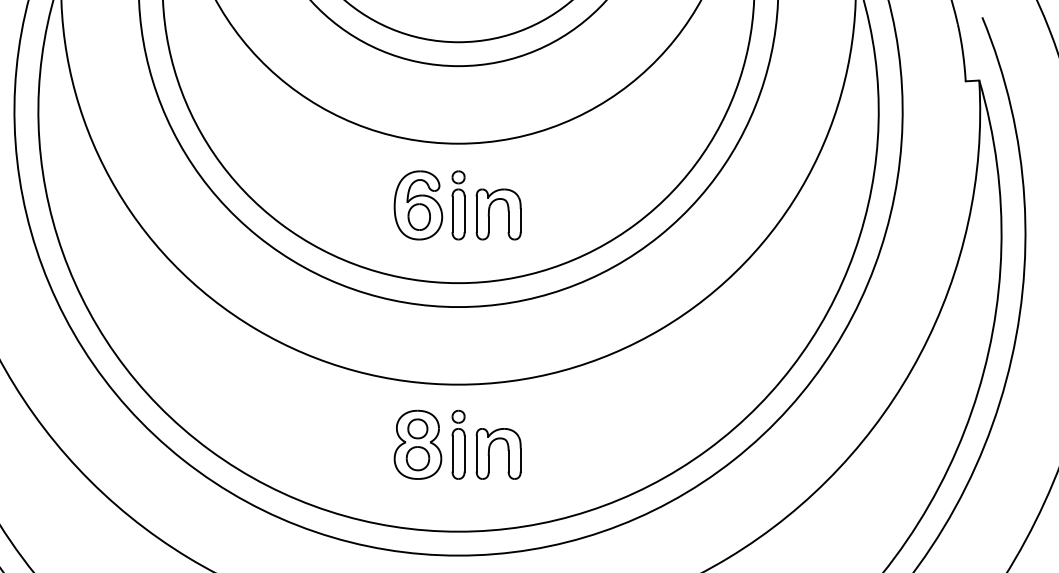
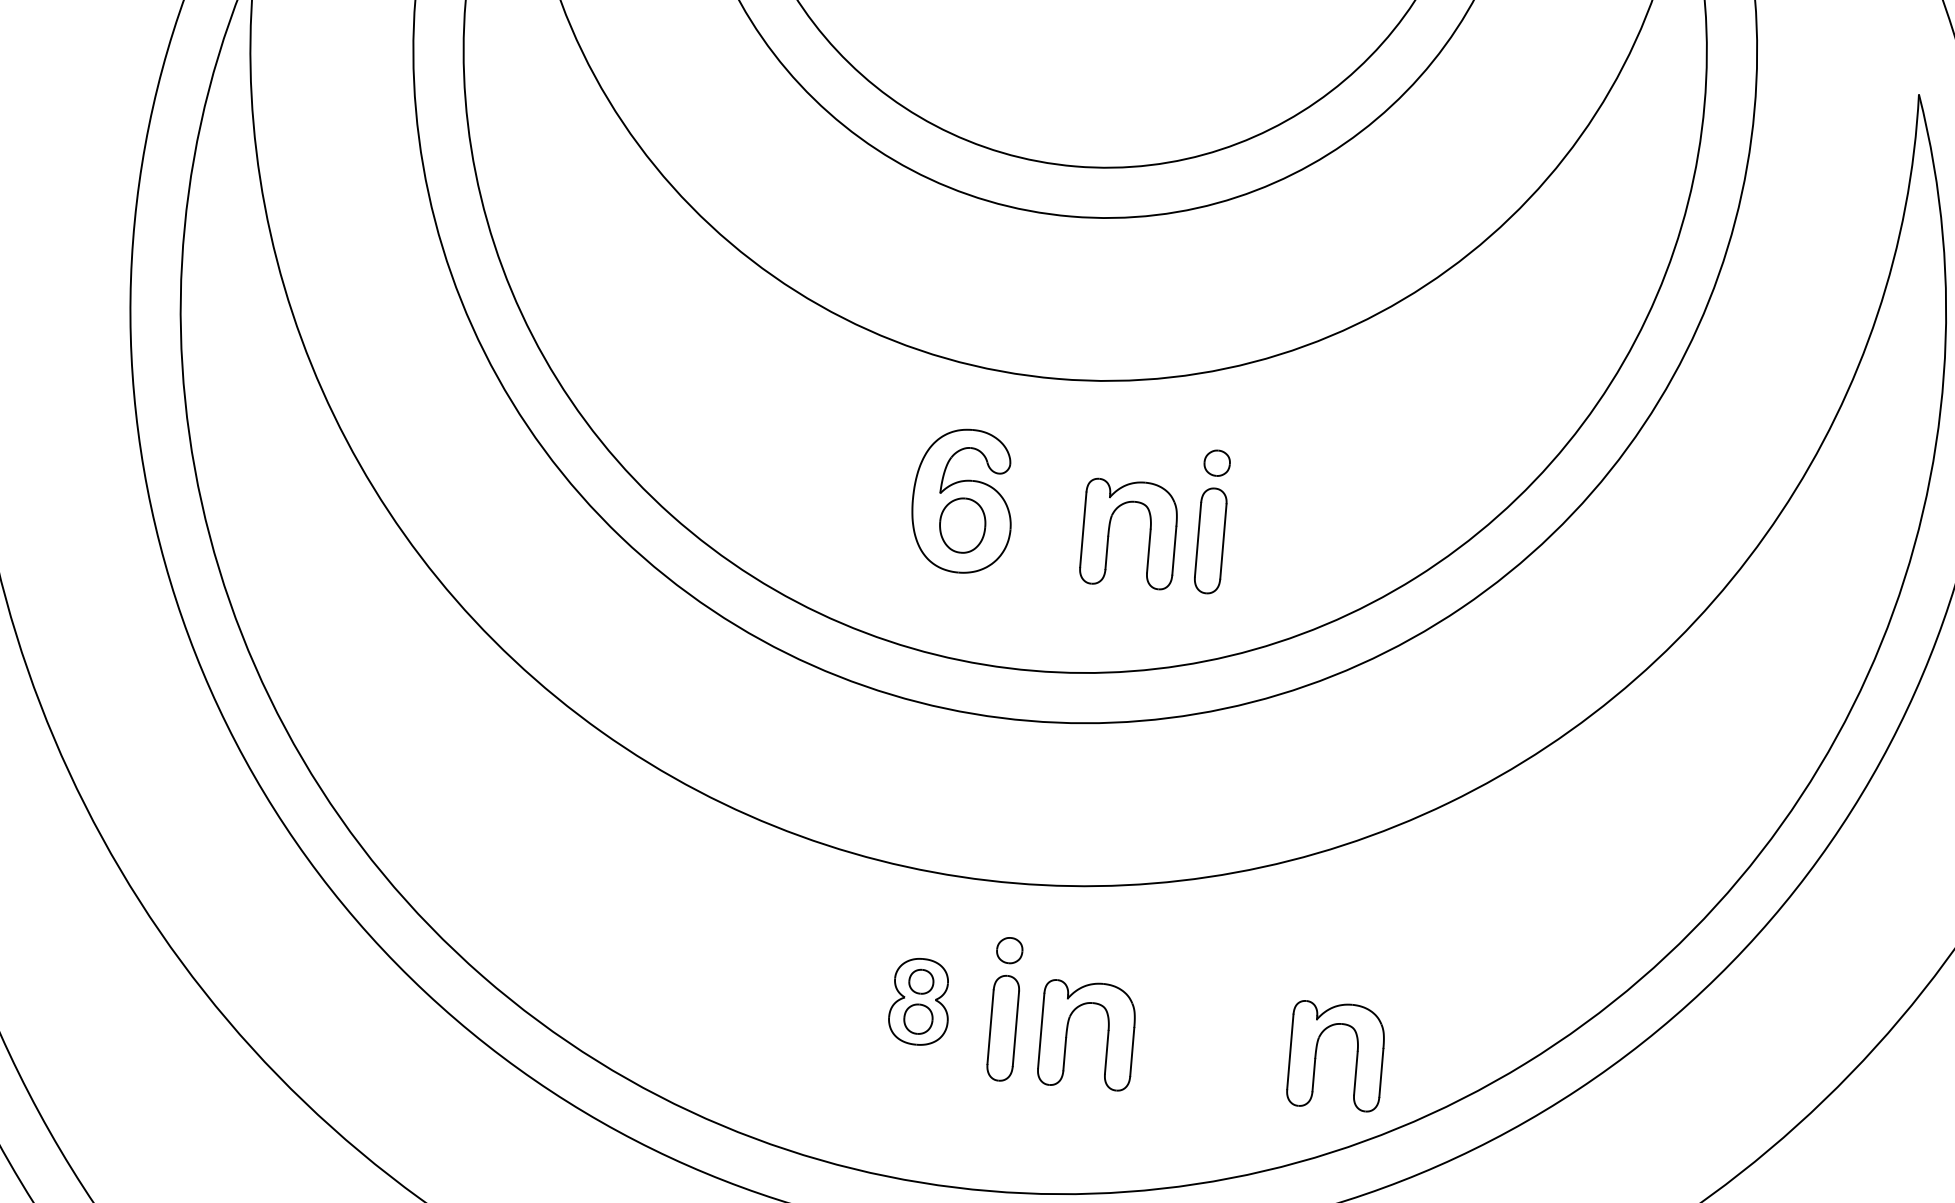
part: (458, 205) -> (1212, 522), moved
part: (417, 444) -> (918, 1001), size x0.6
part: (608, 453) -> (1317, 1053), added

